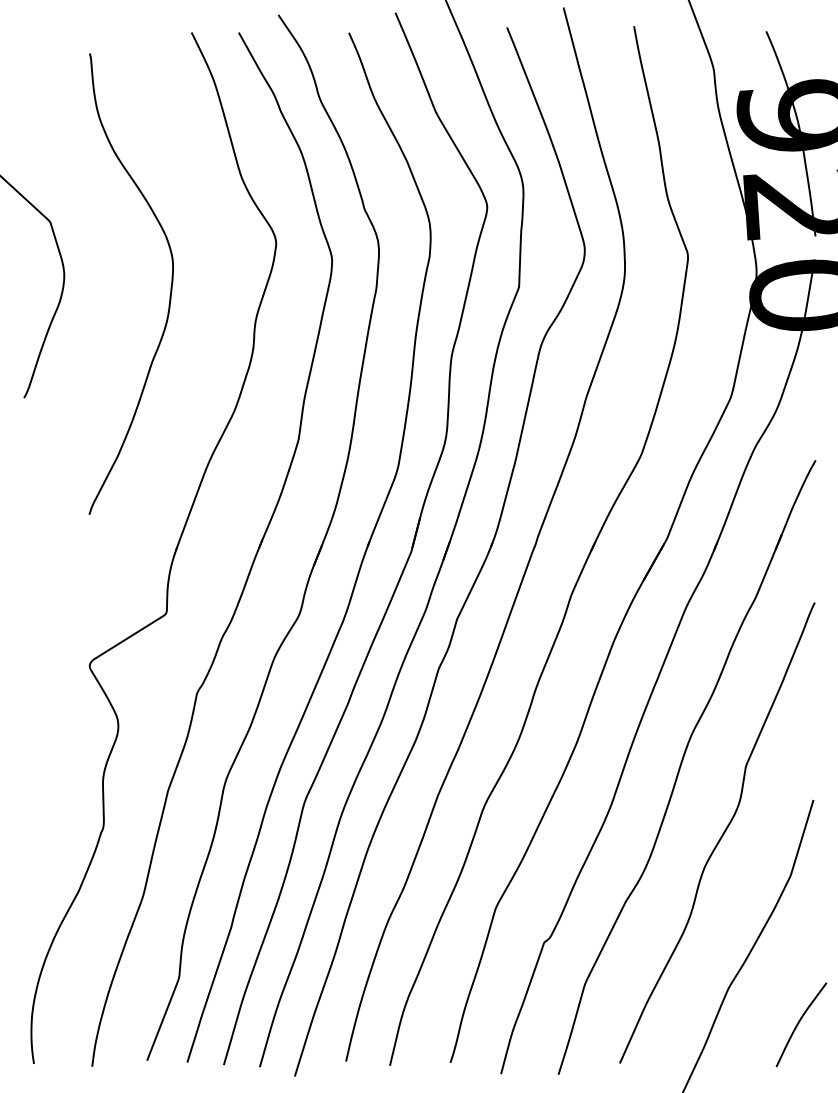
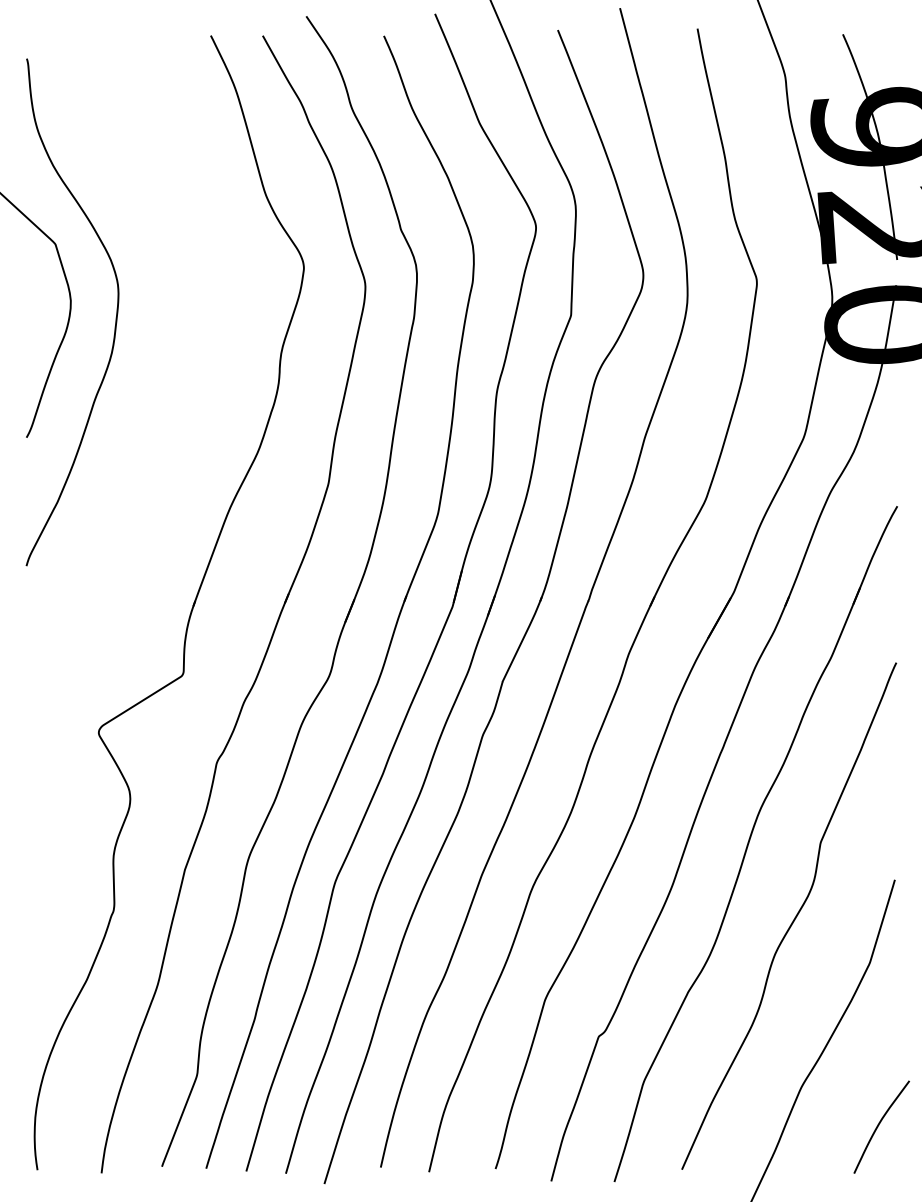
curve: (170, 288) -> (115, 317), moved

